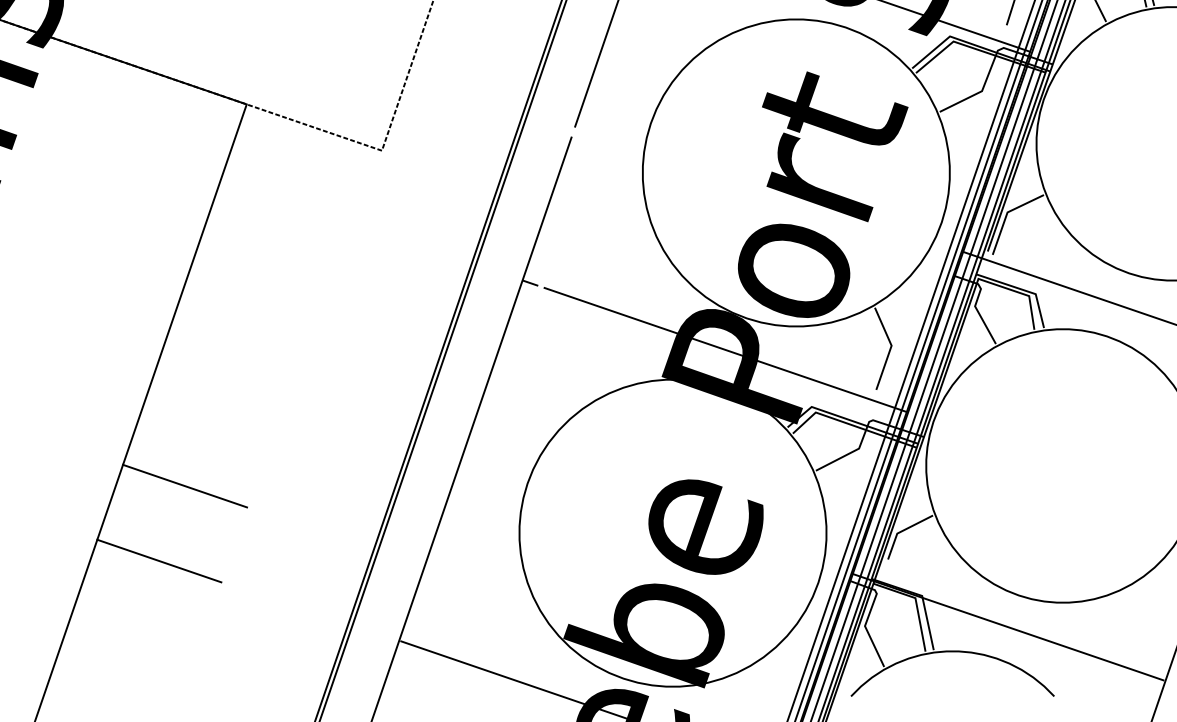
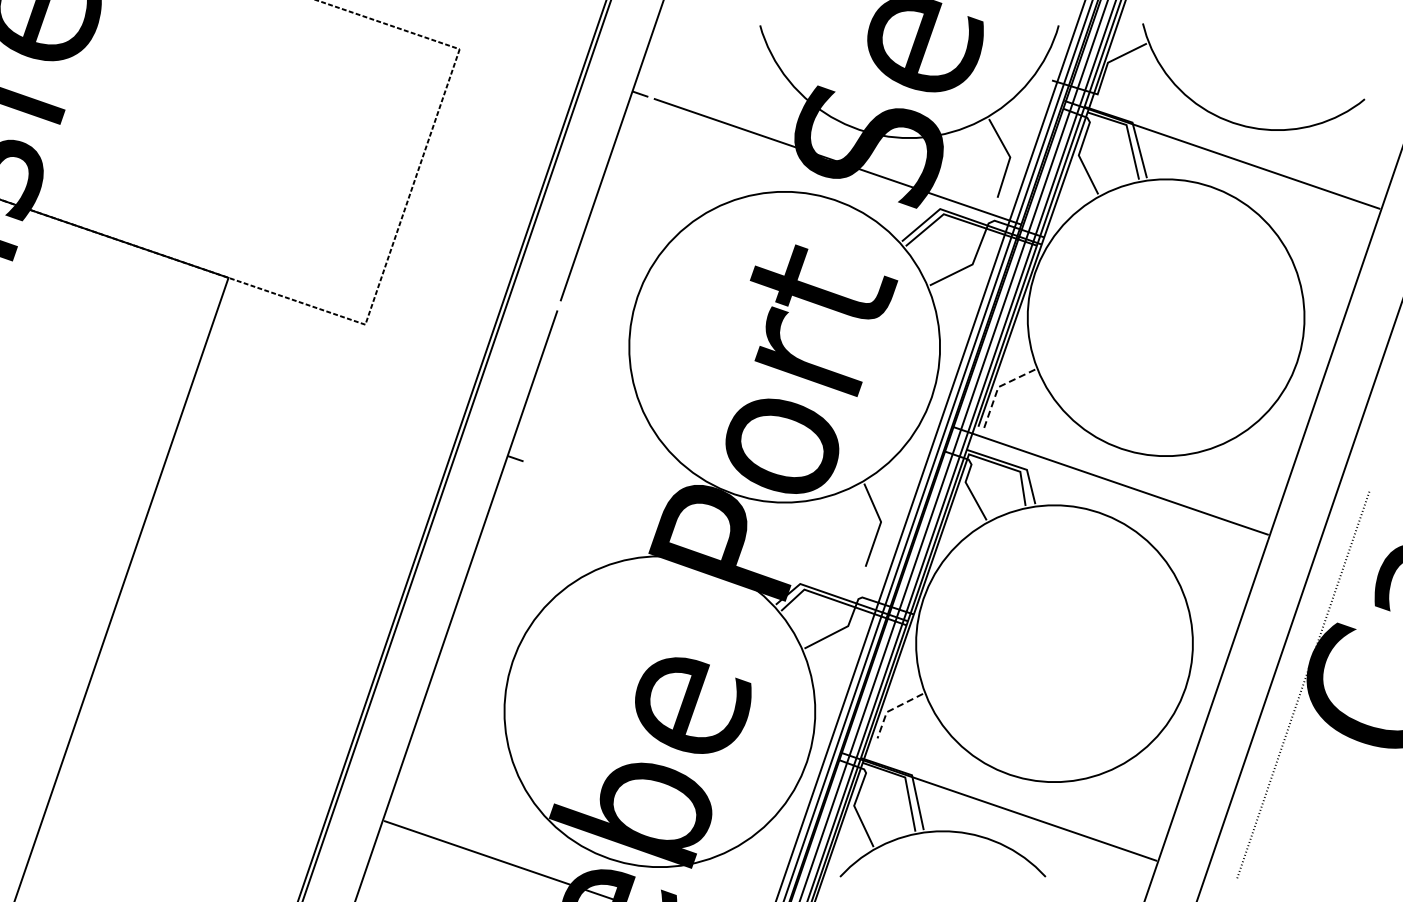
line: (1006, 214) -> (997, 389), solid -> dashed
line: (724, 349) -> (712, 525), removed
line: (184, 485) -> (165, 663), removed
line: (902, 530) -> (892, 709), solid -> dashed
line: (158, 560) -> (139, 739), removed

